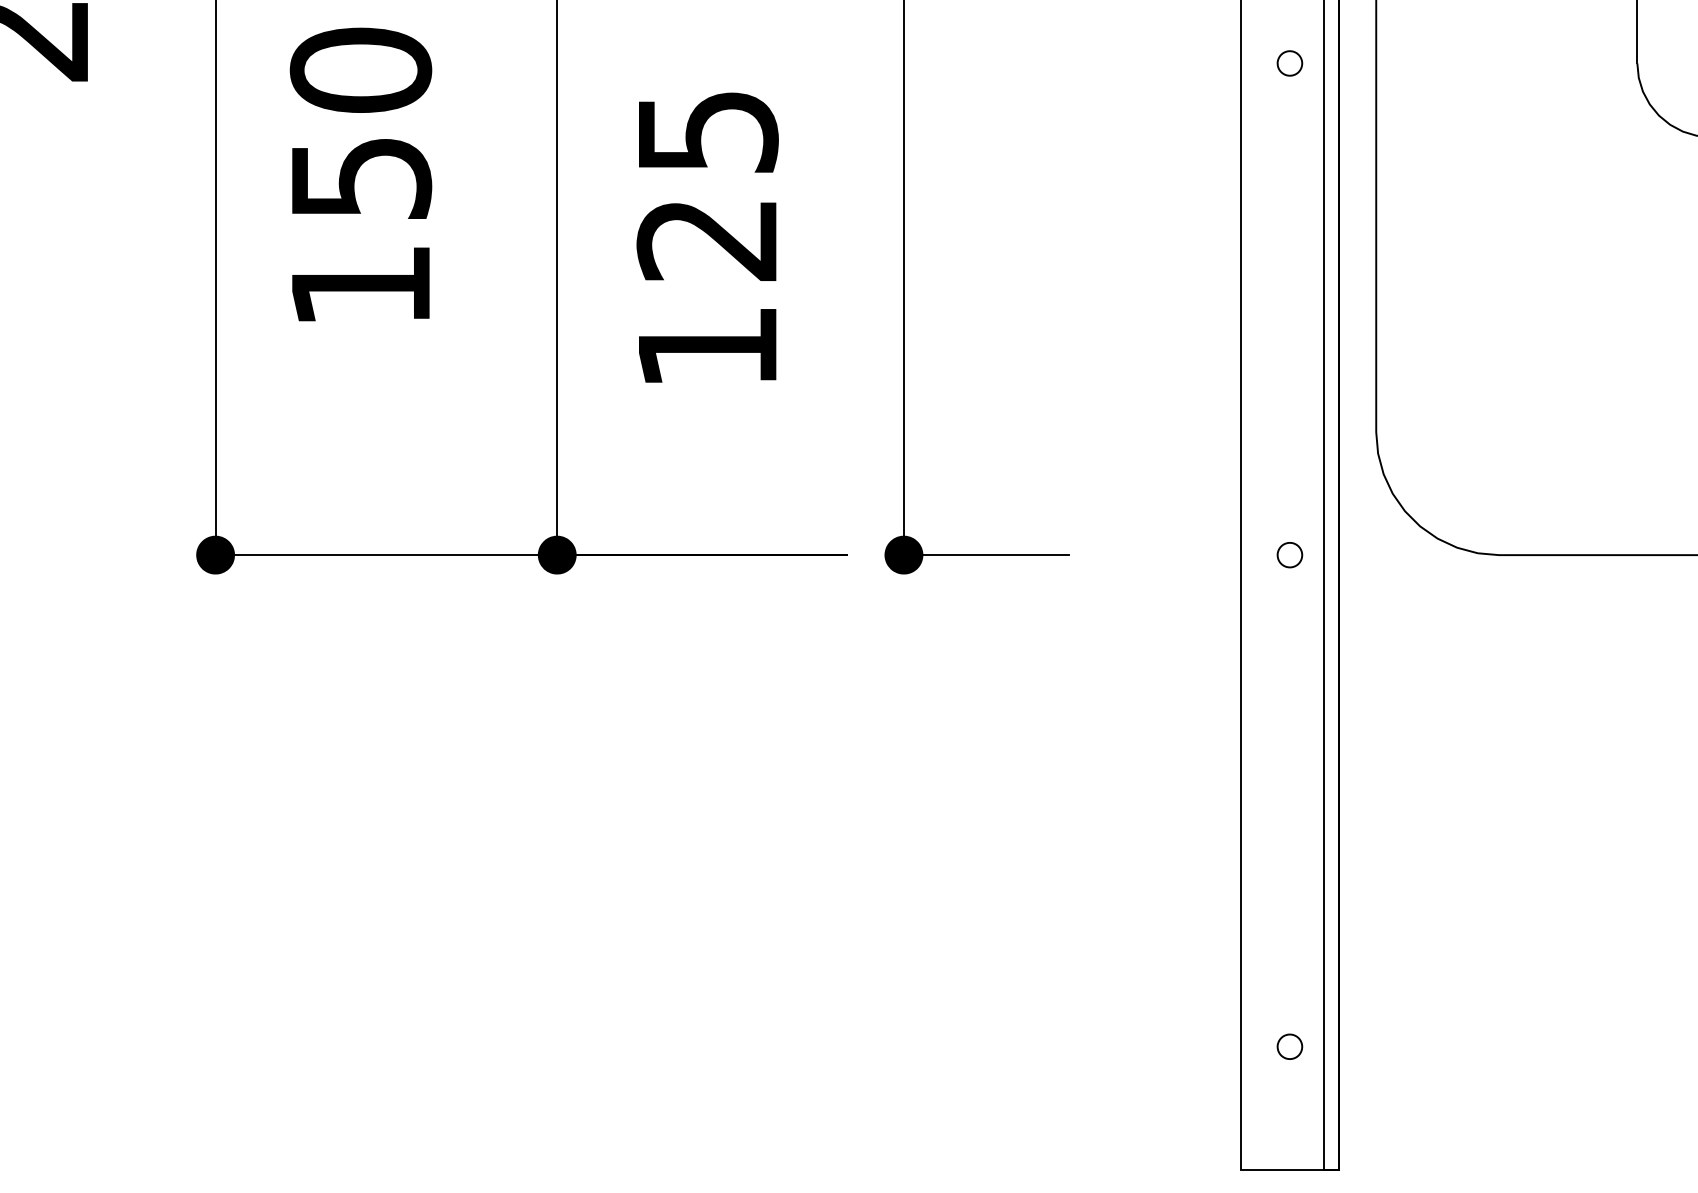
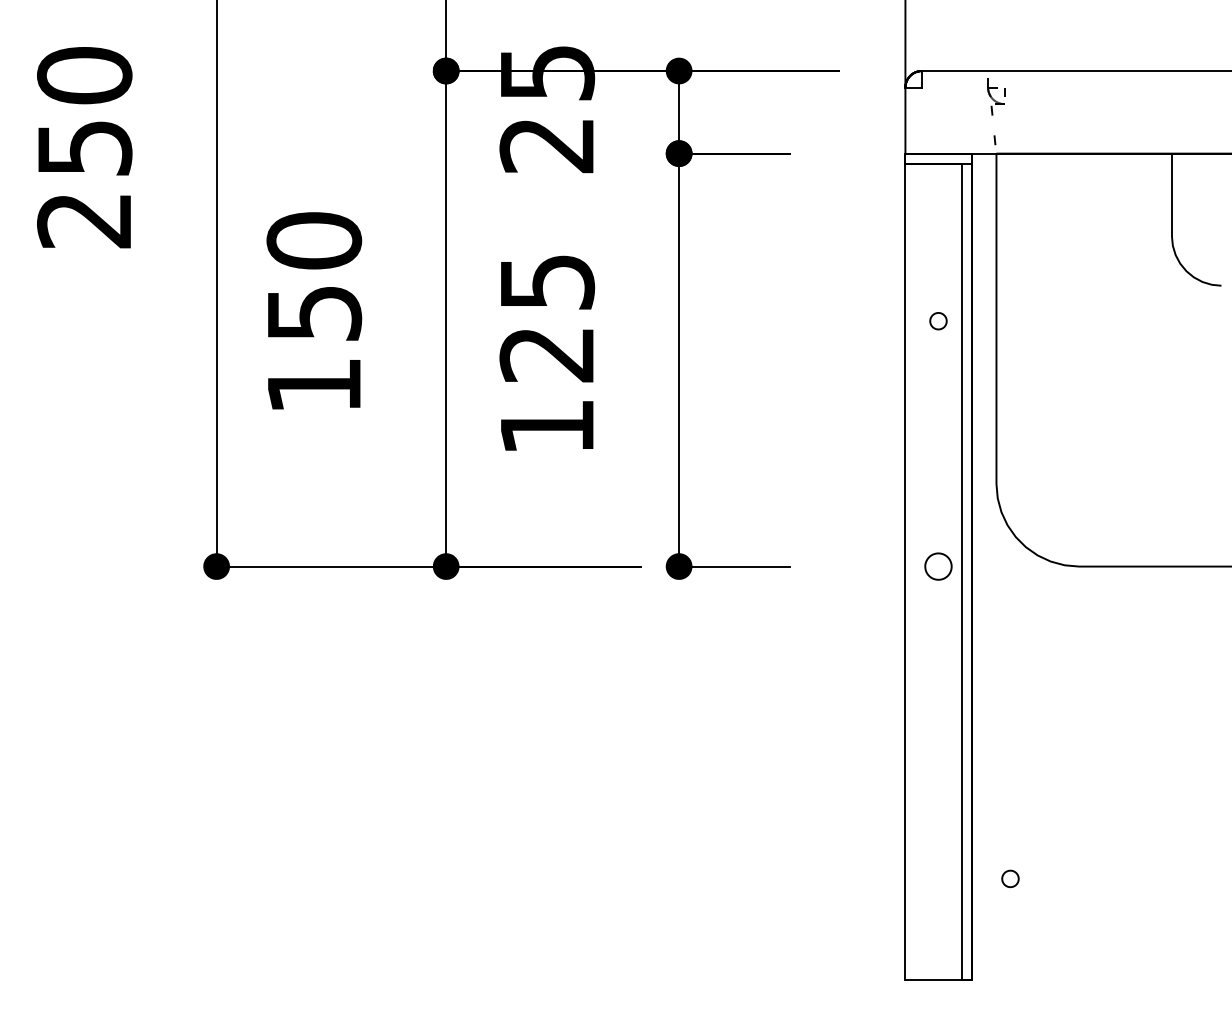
part: (1289, 63) -> (938, 321), moved
part: (1289, 555) -> (938, 566), size x1.6
part: (1289, 1046) -> (1010, 878), moved

